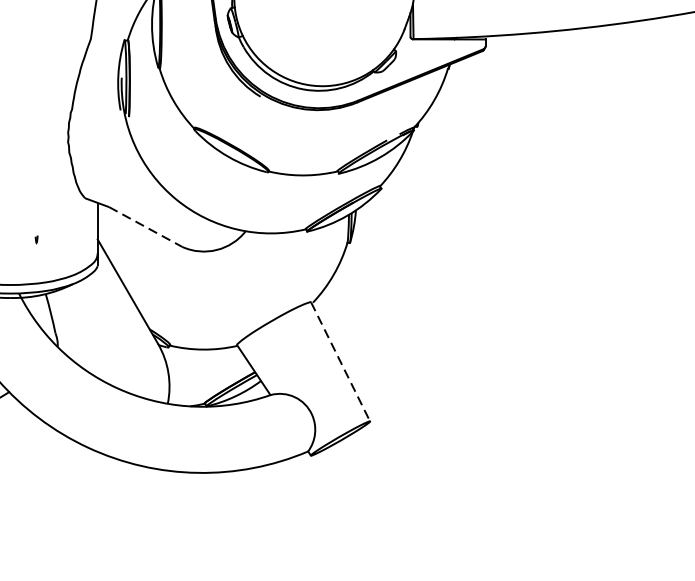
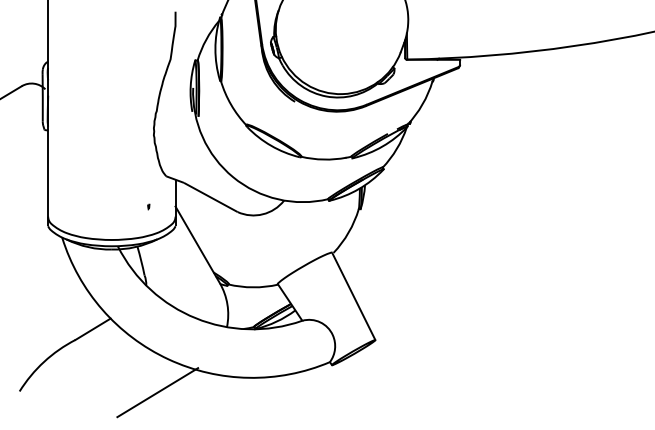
line: (145, 227) -> (210, 197), dashed -> solid
part: (36, 239) -> (148, 206), moved
line: (340, 362) -> (353, 296), dashed -> solid
line: (73, 492) -> (157, 392), added

